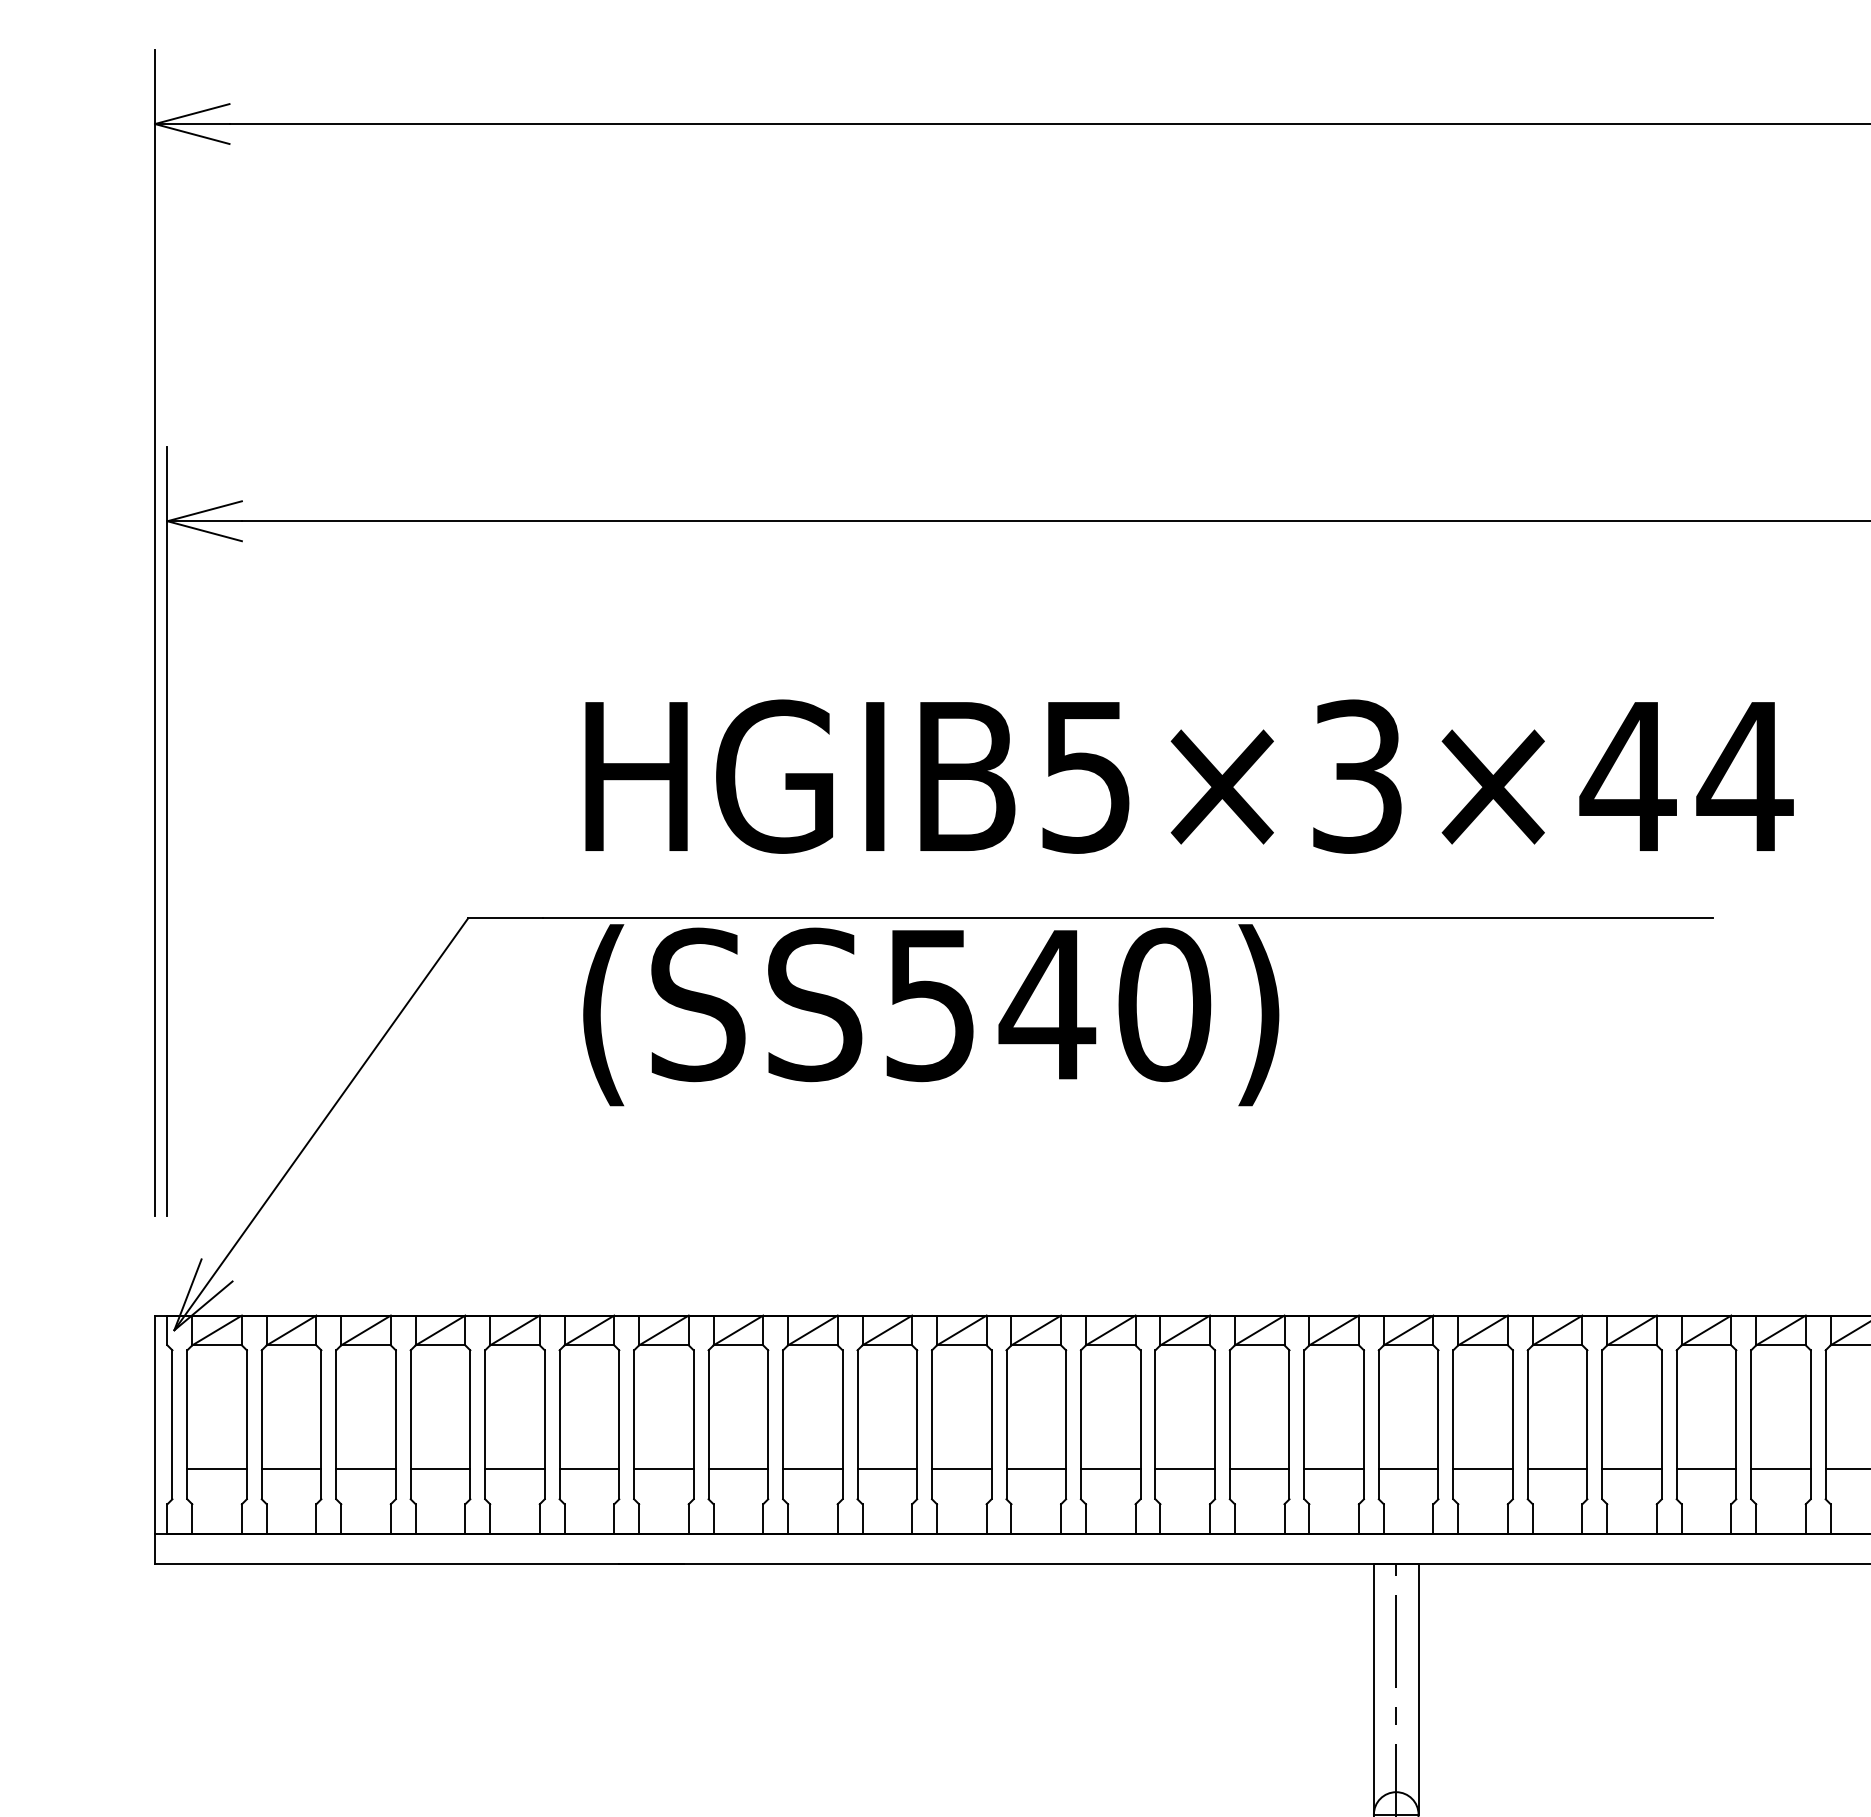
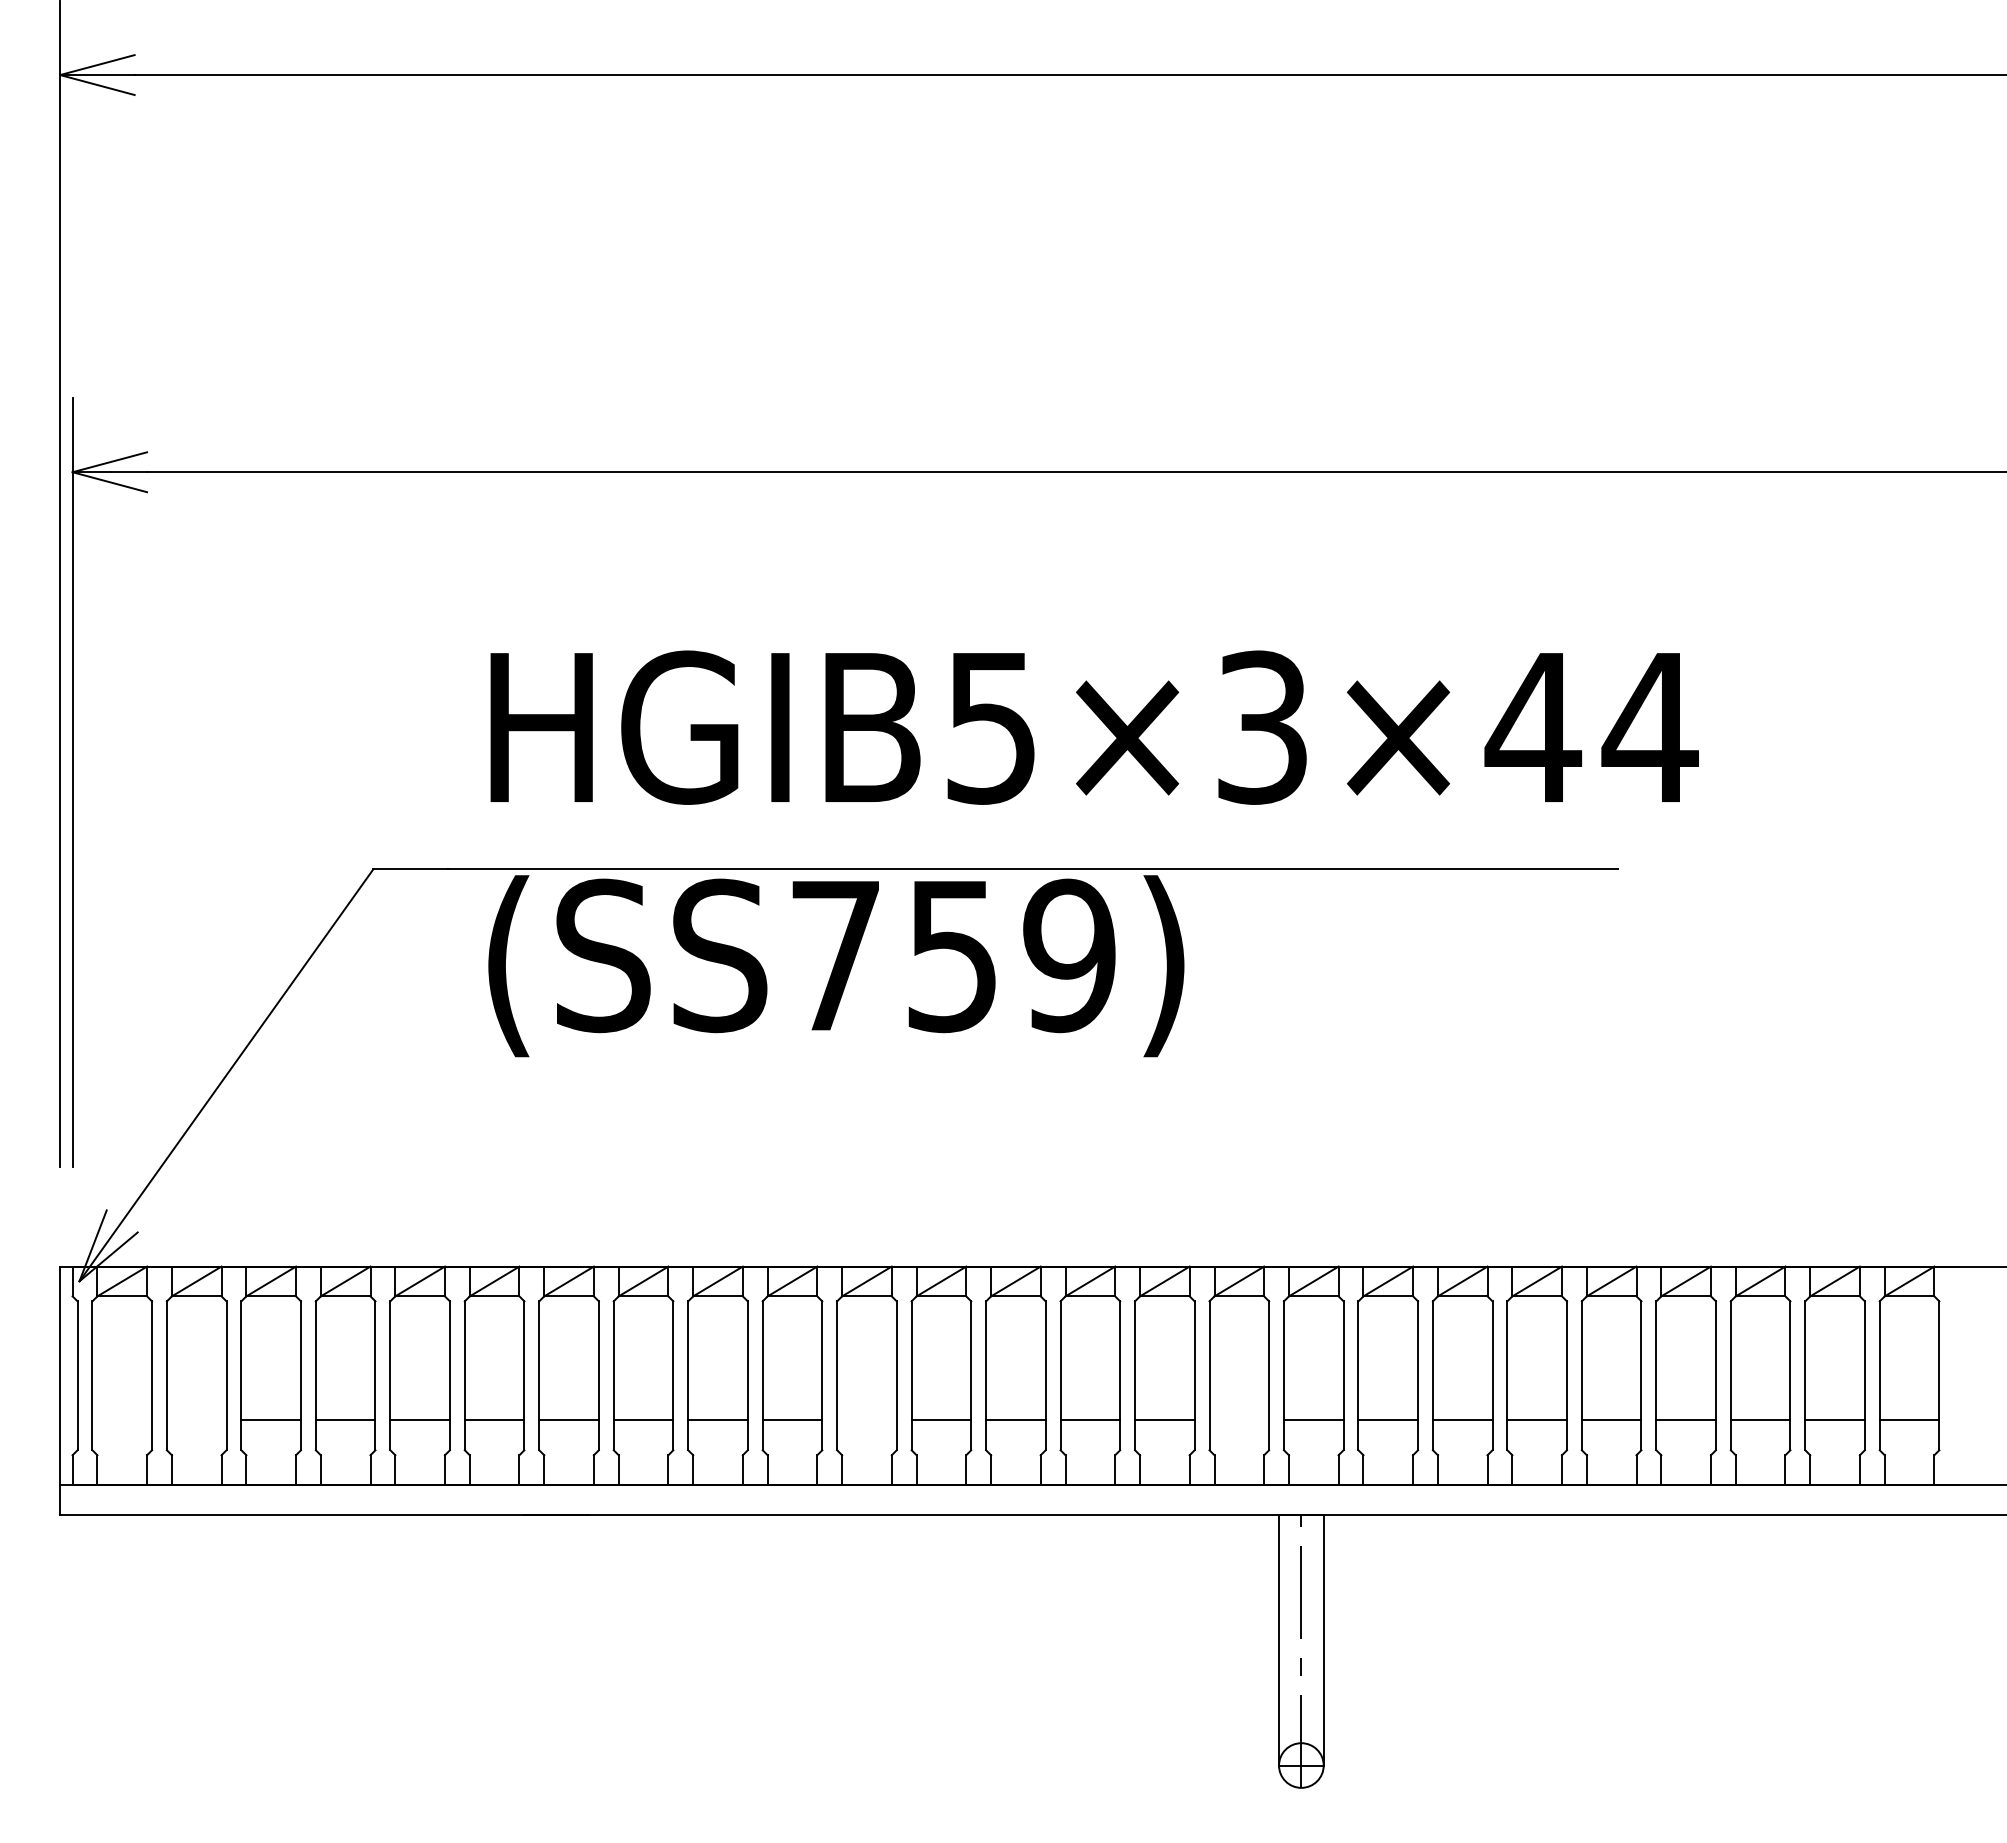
text: (1049, 1004) -> (954, 955), (SS540) -> (SS759)
line: (217, 1469) -> (122, 1420), removed
line: (291, 1469) -> (196, 1420), removed
line: (961, 1469) -> (866, 1420), removed
line: (1334, 1469) -> (1239, 1420), removed

